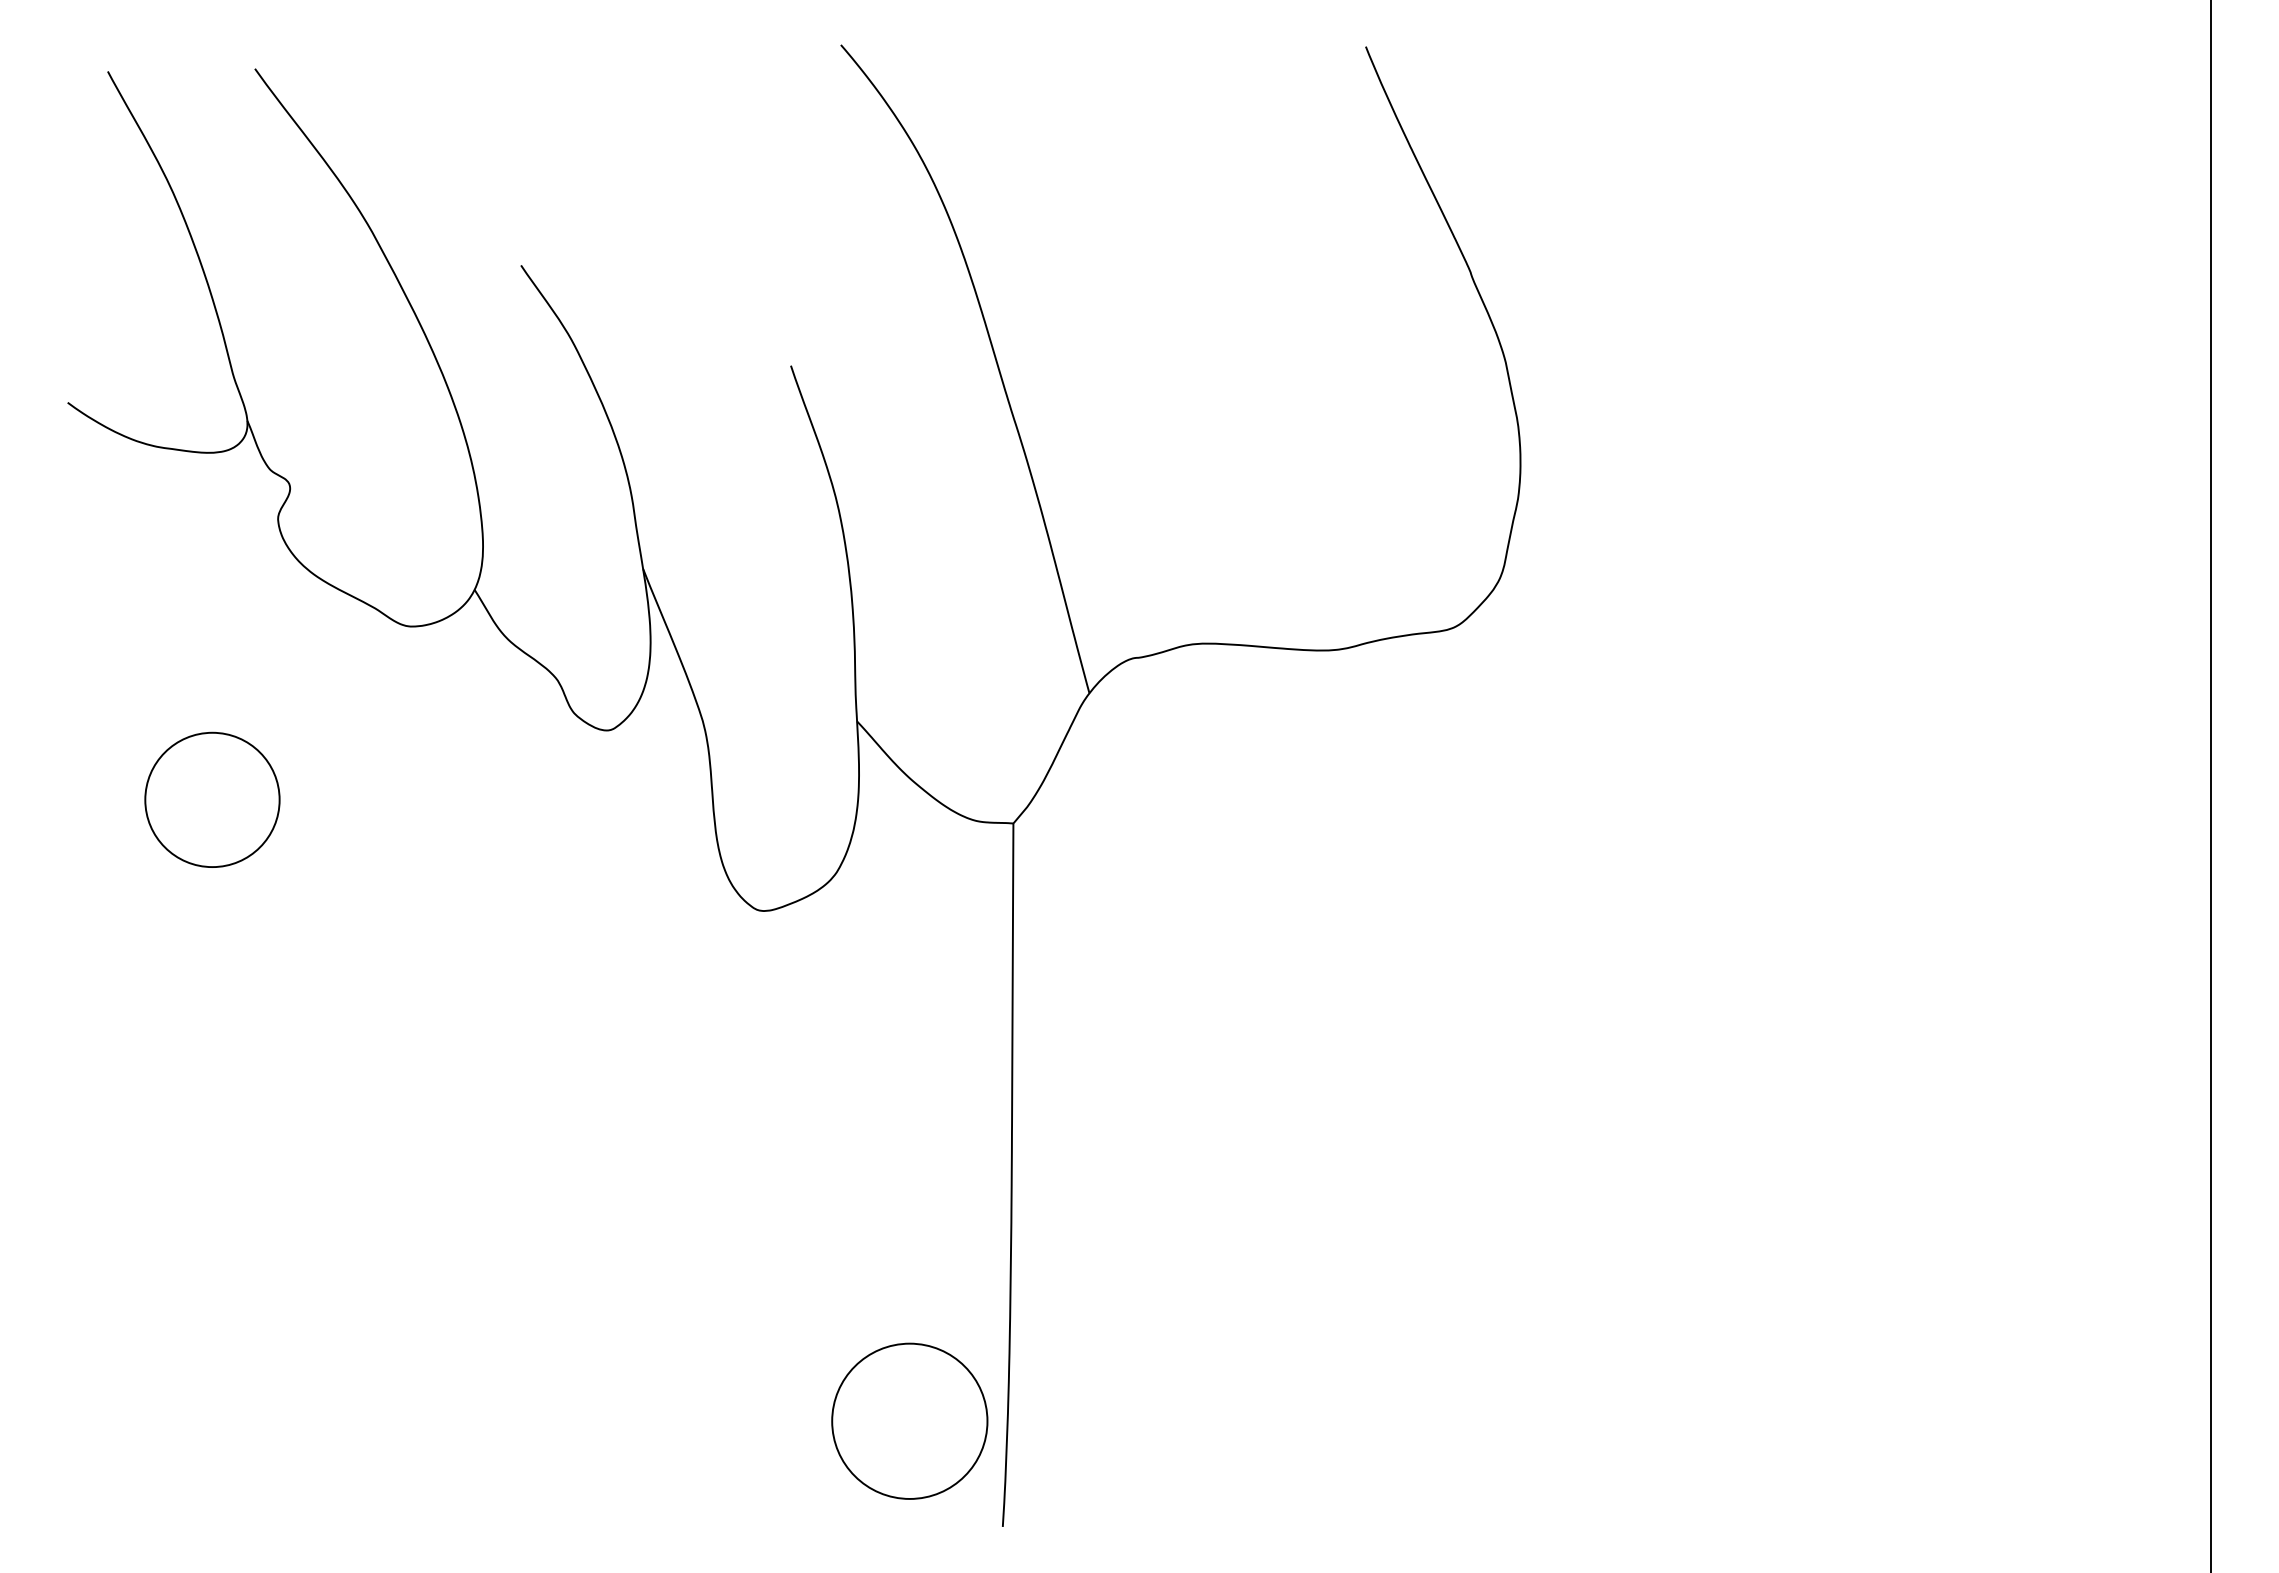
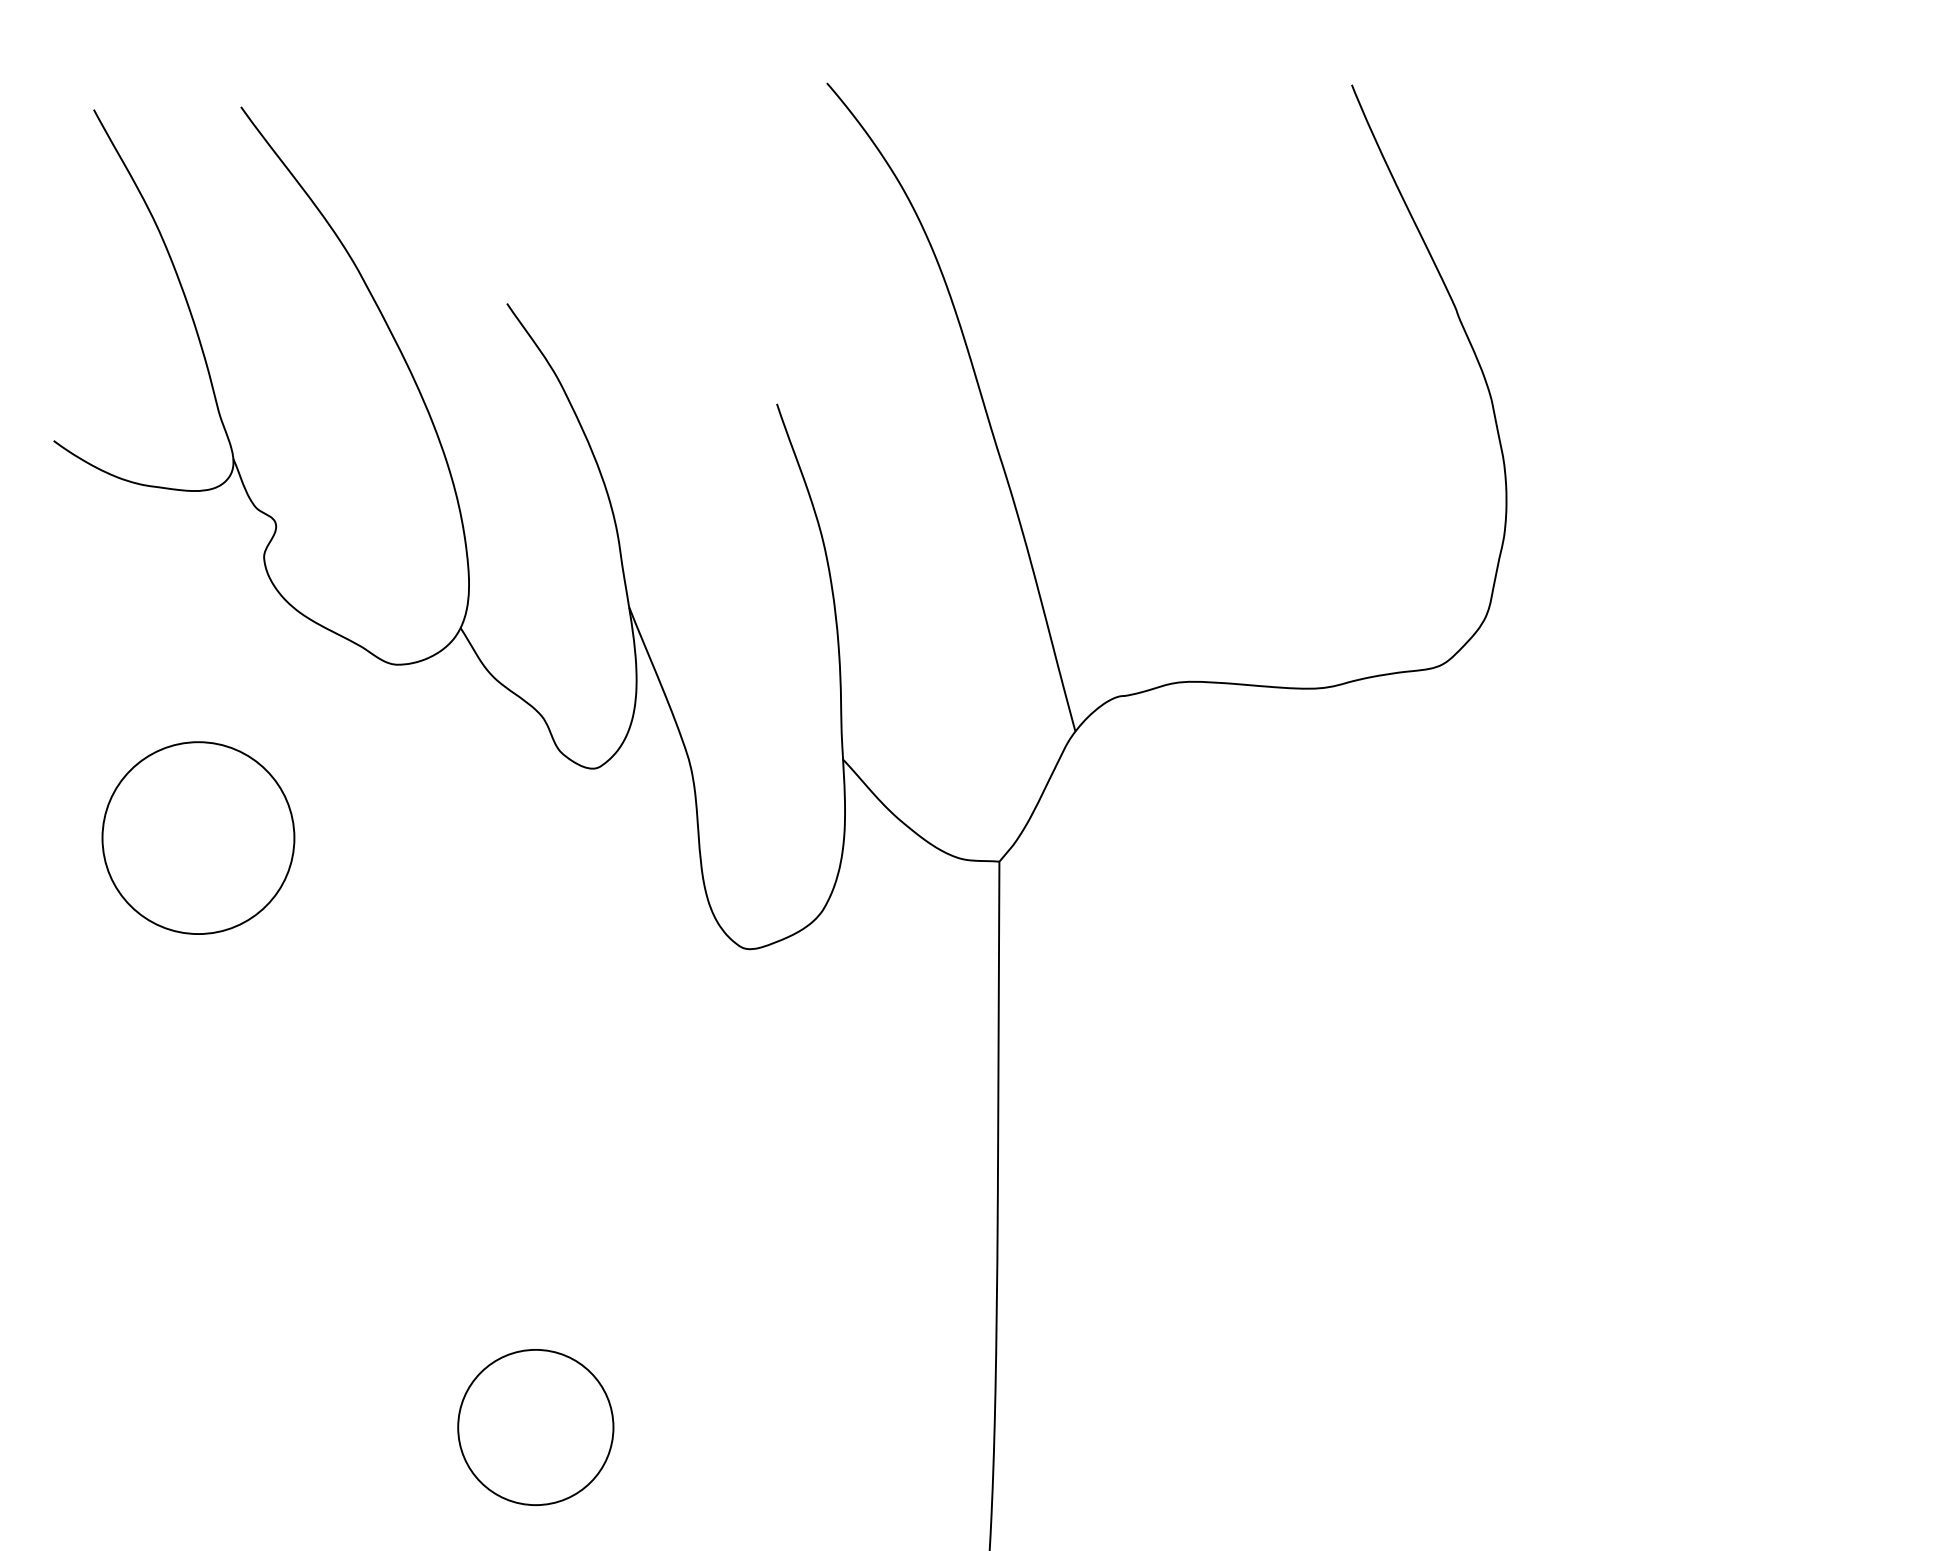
circle: (212, 799) -> (198, 837), size x1.43
circle: (909, 1420) -> (535, 1426), moved

